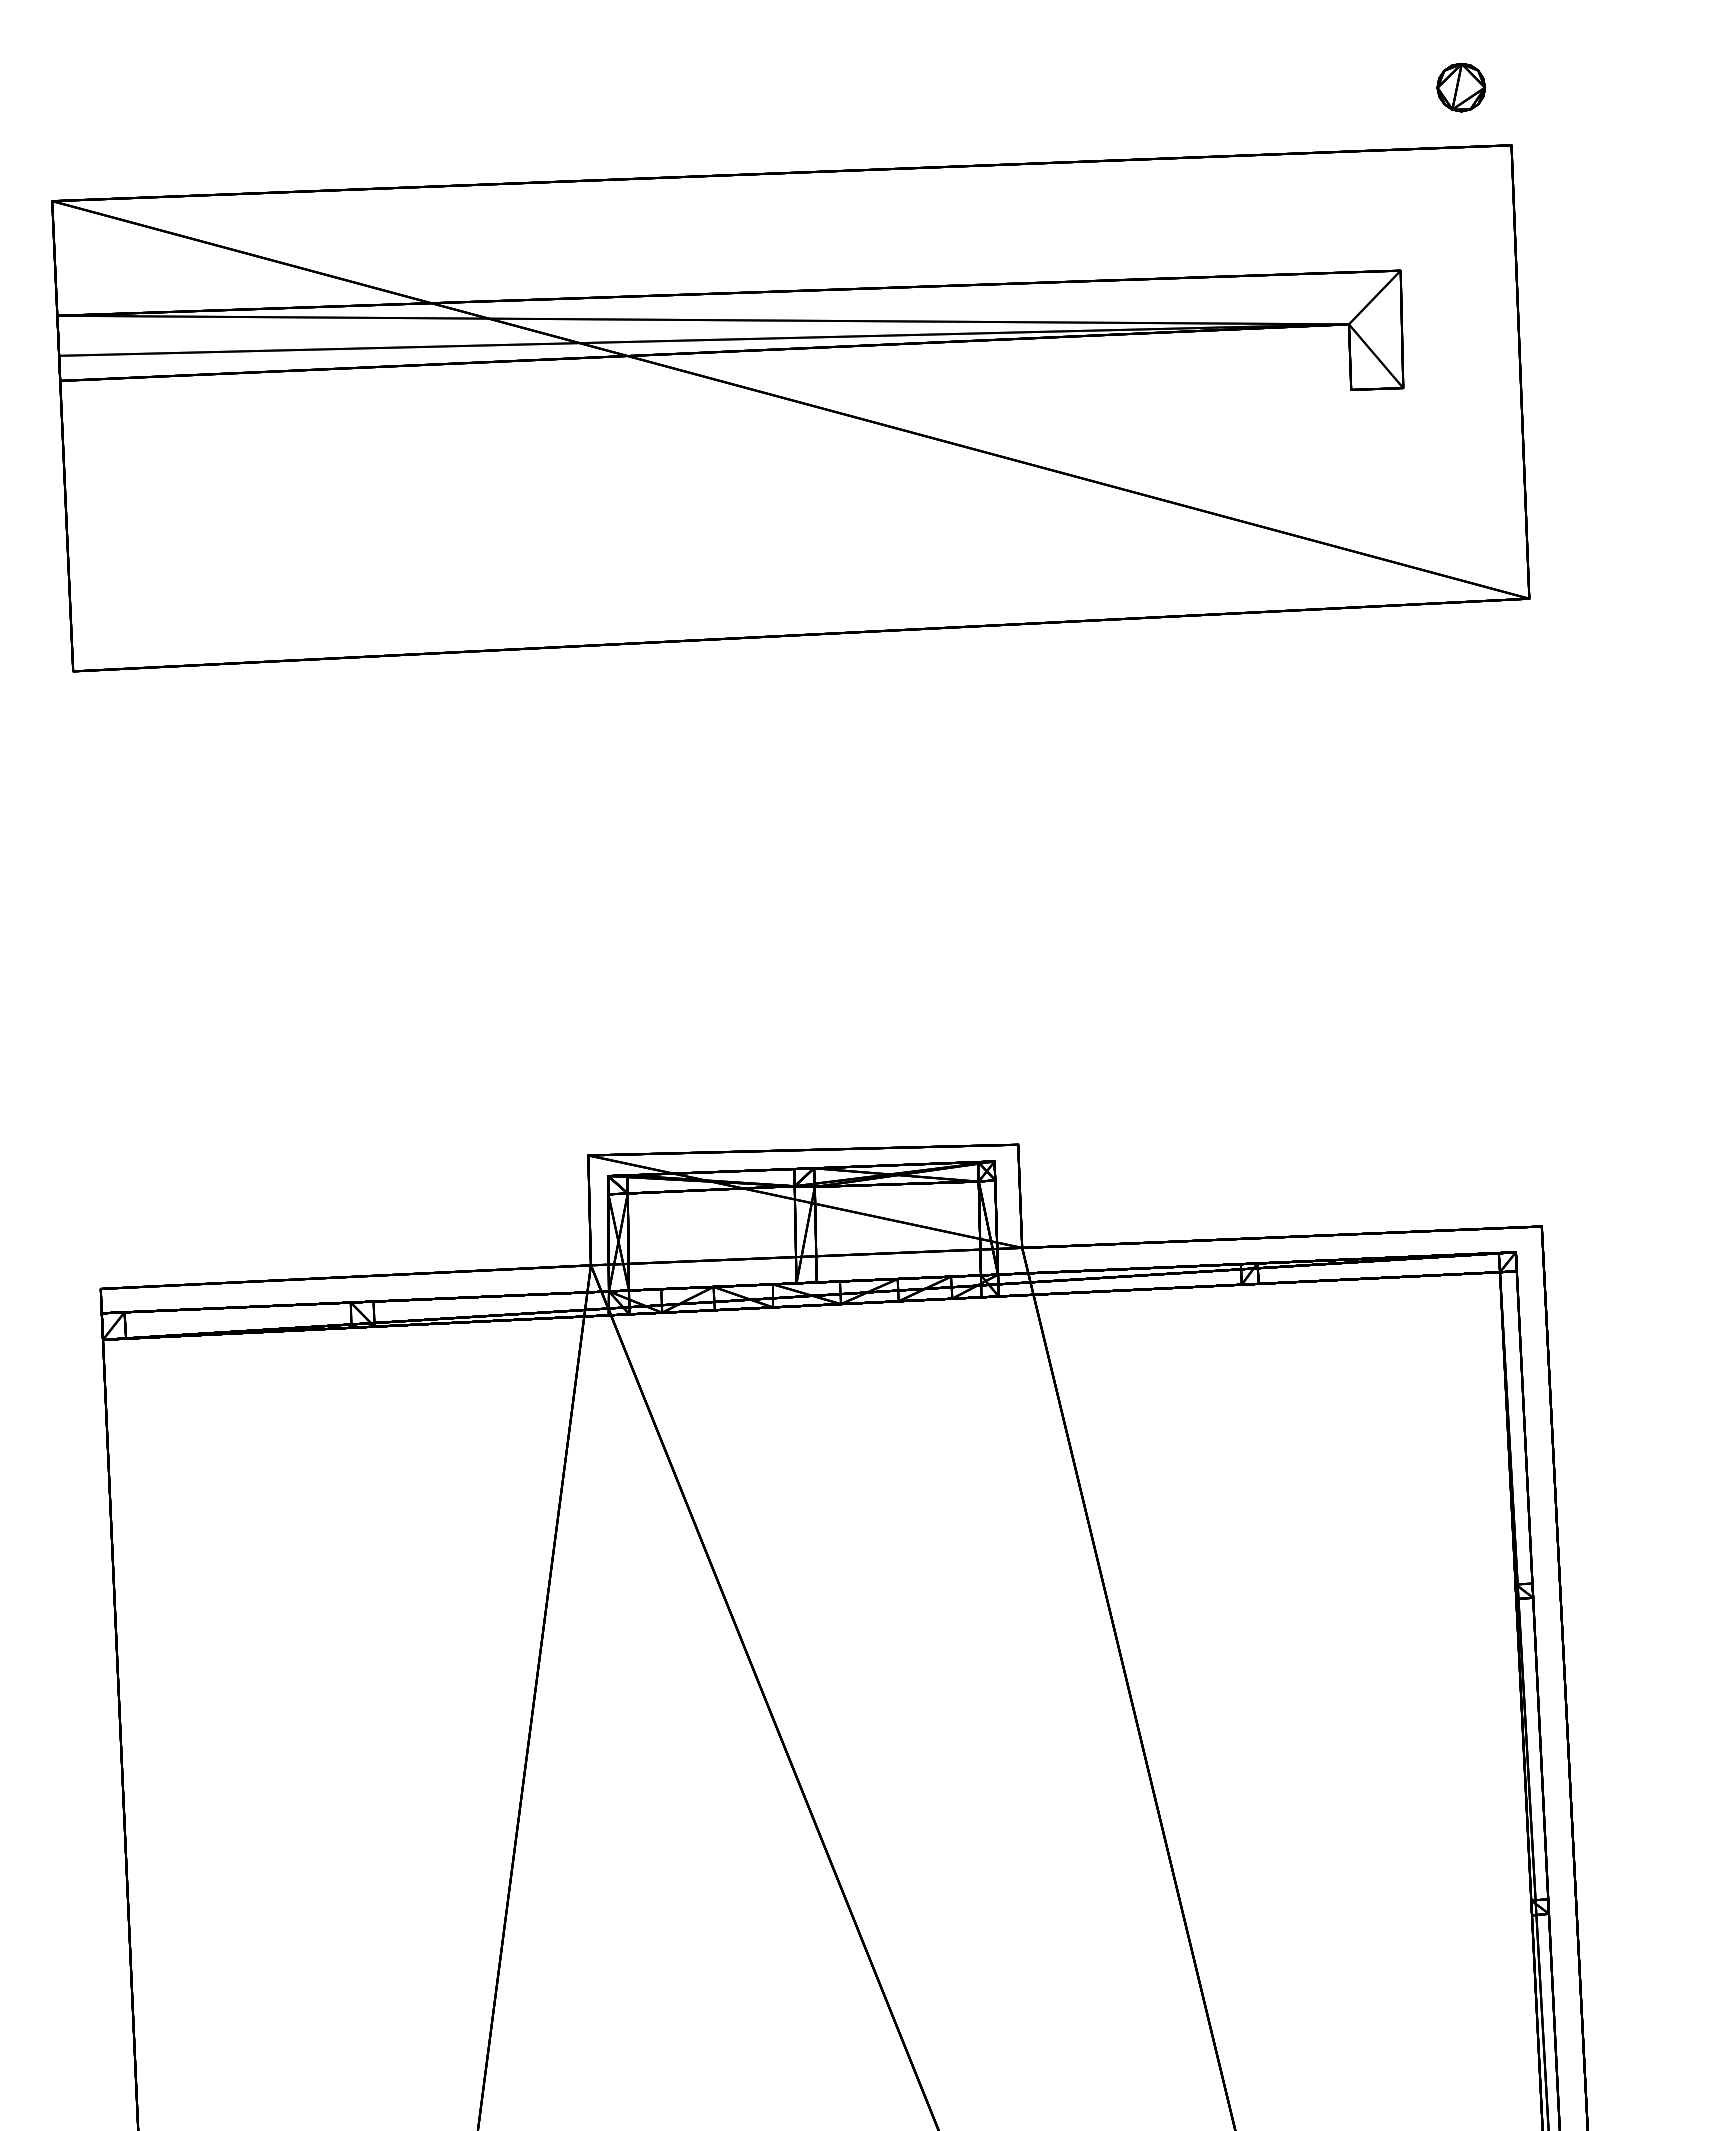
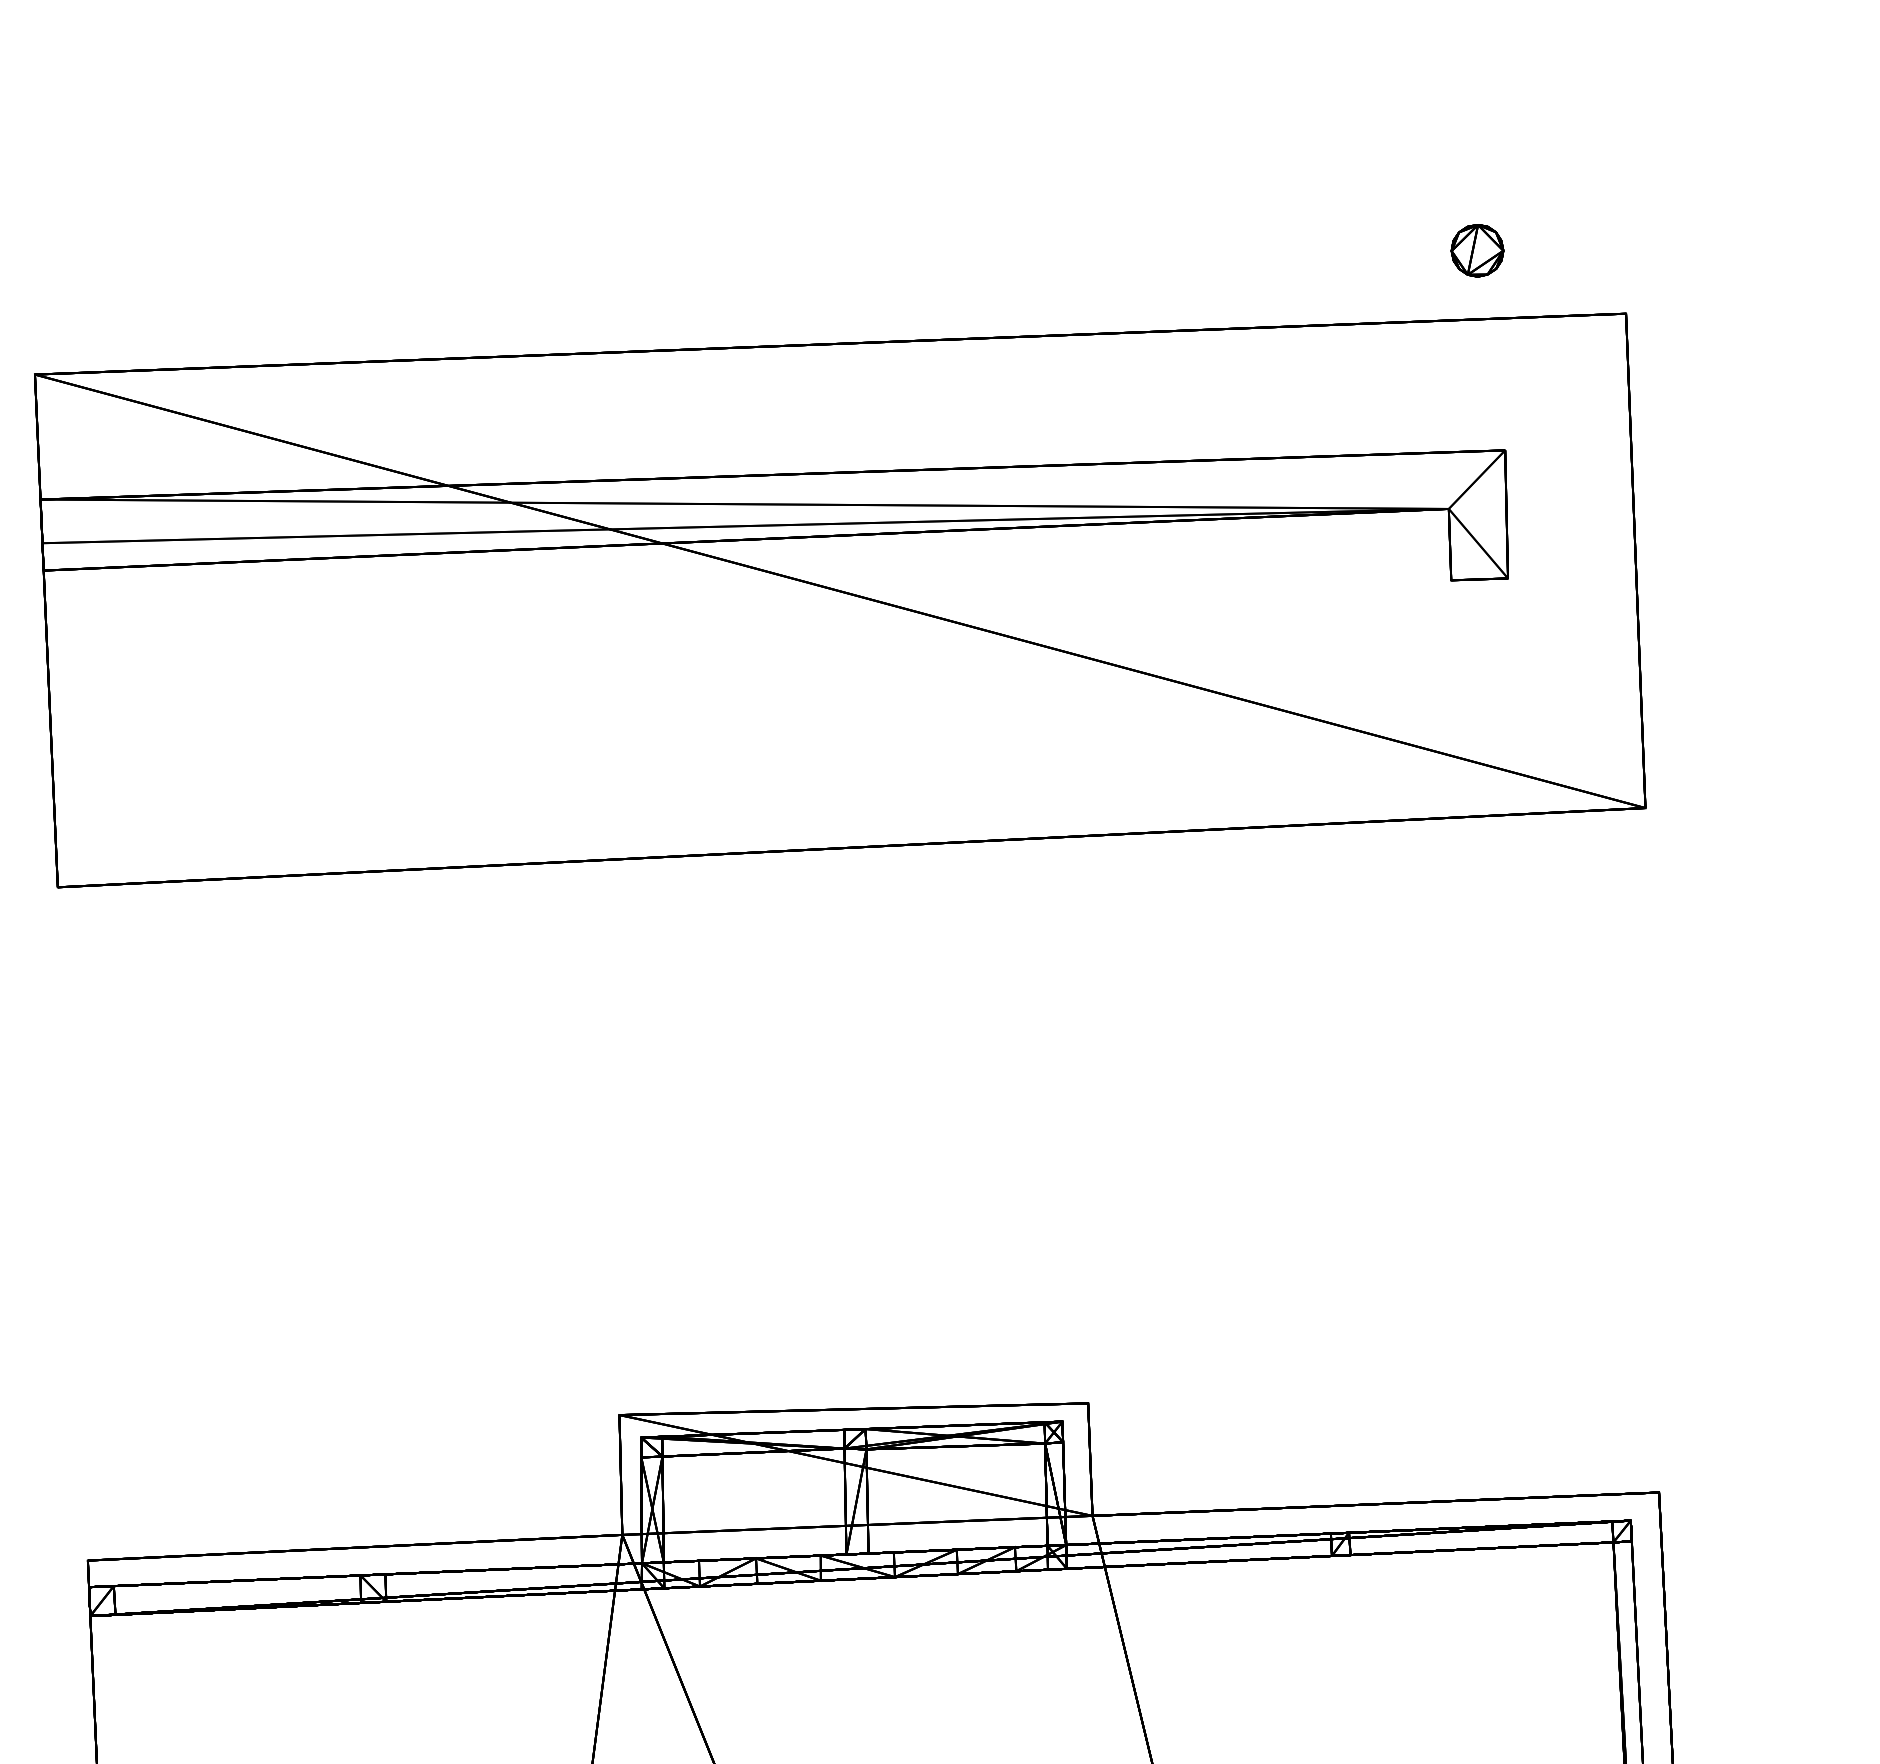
part: (1461, 87) -> (1477, 250), moved

